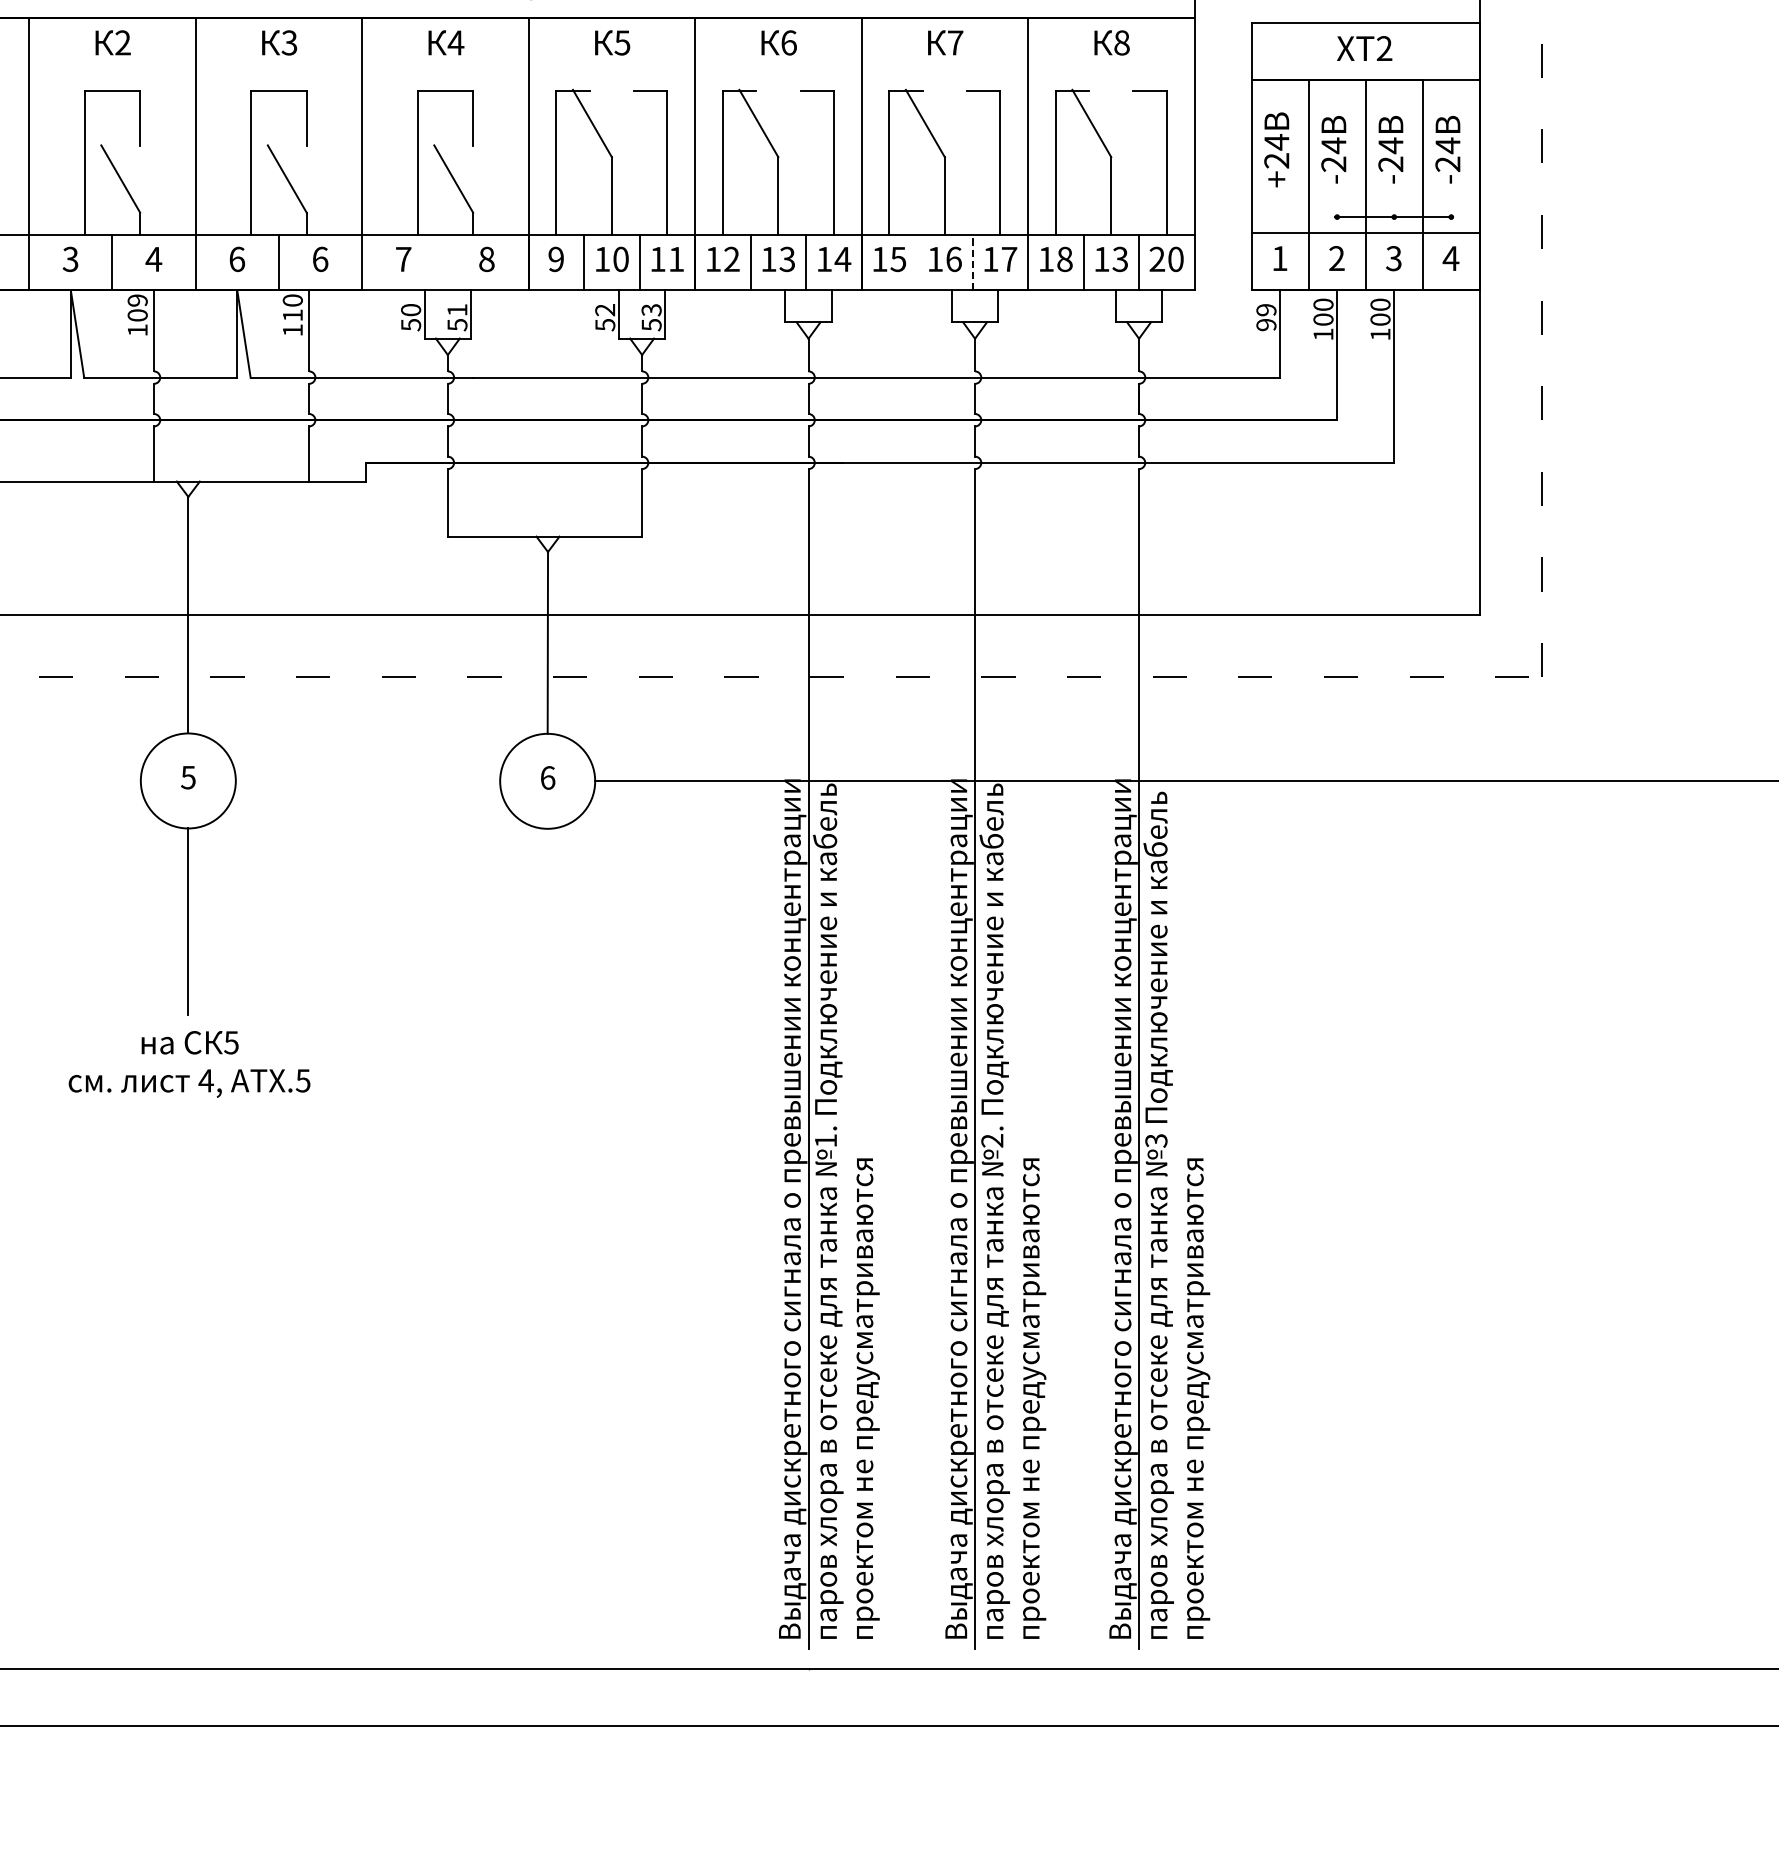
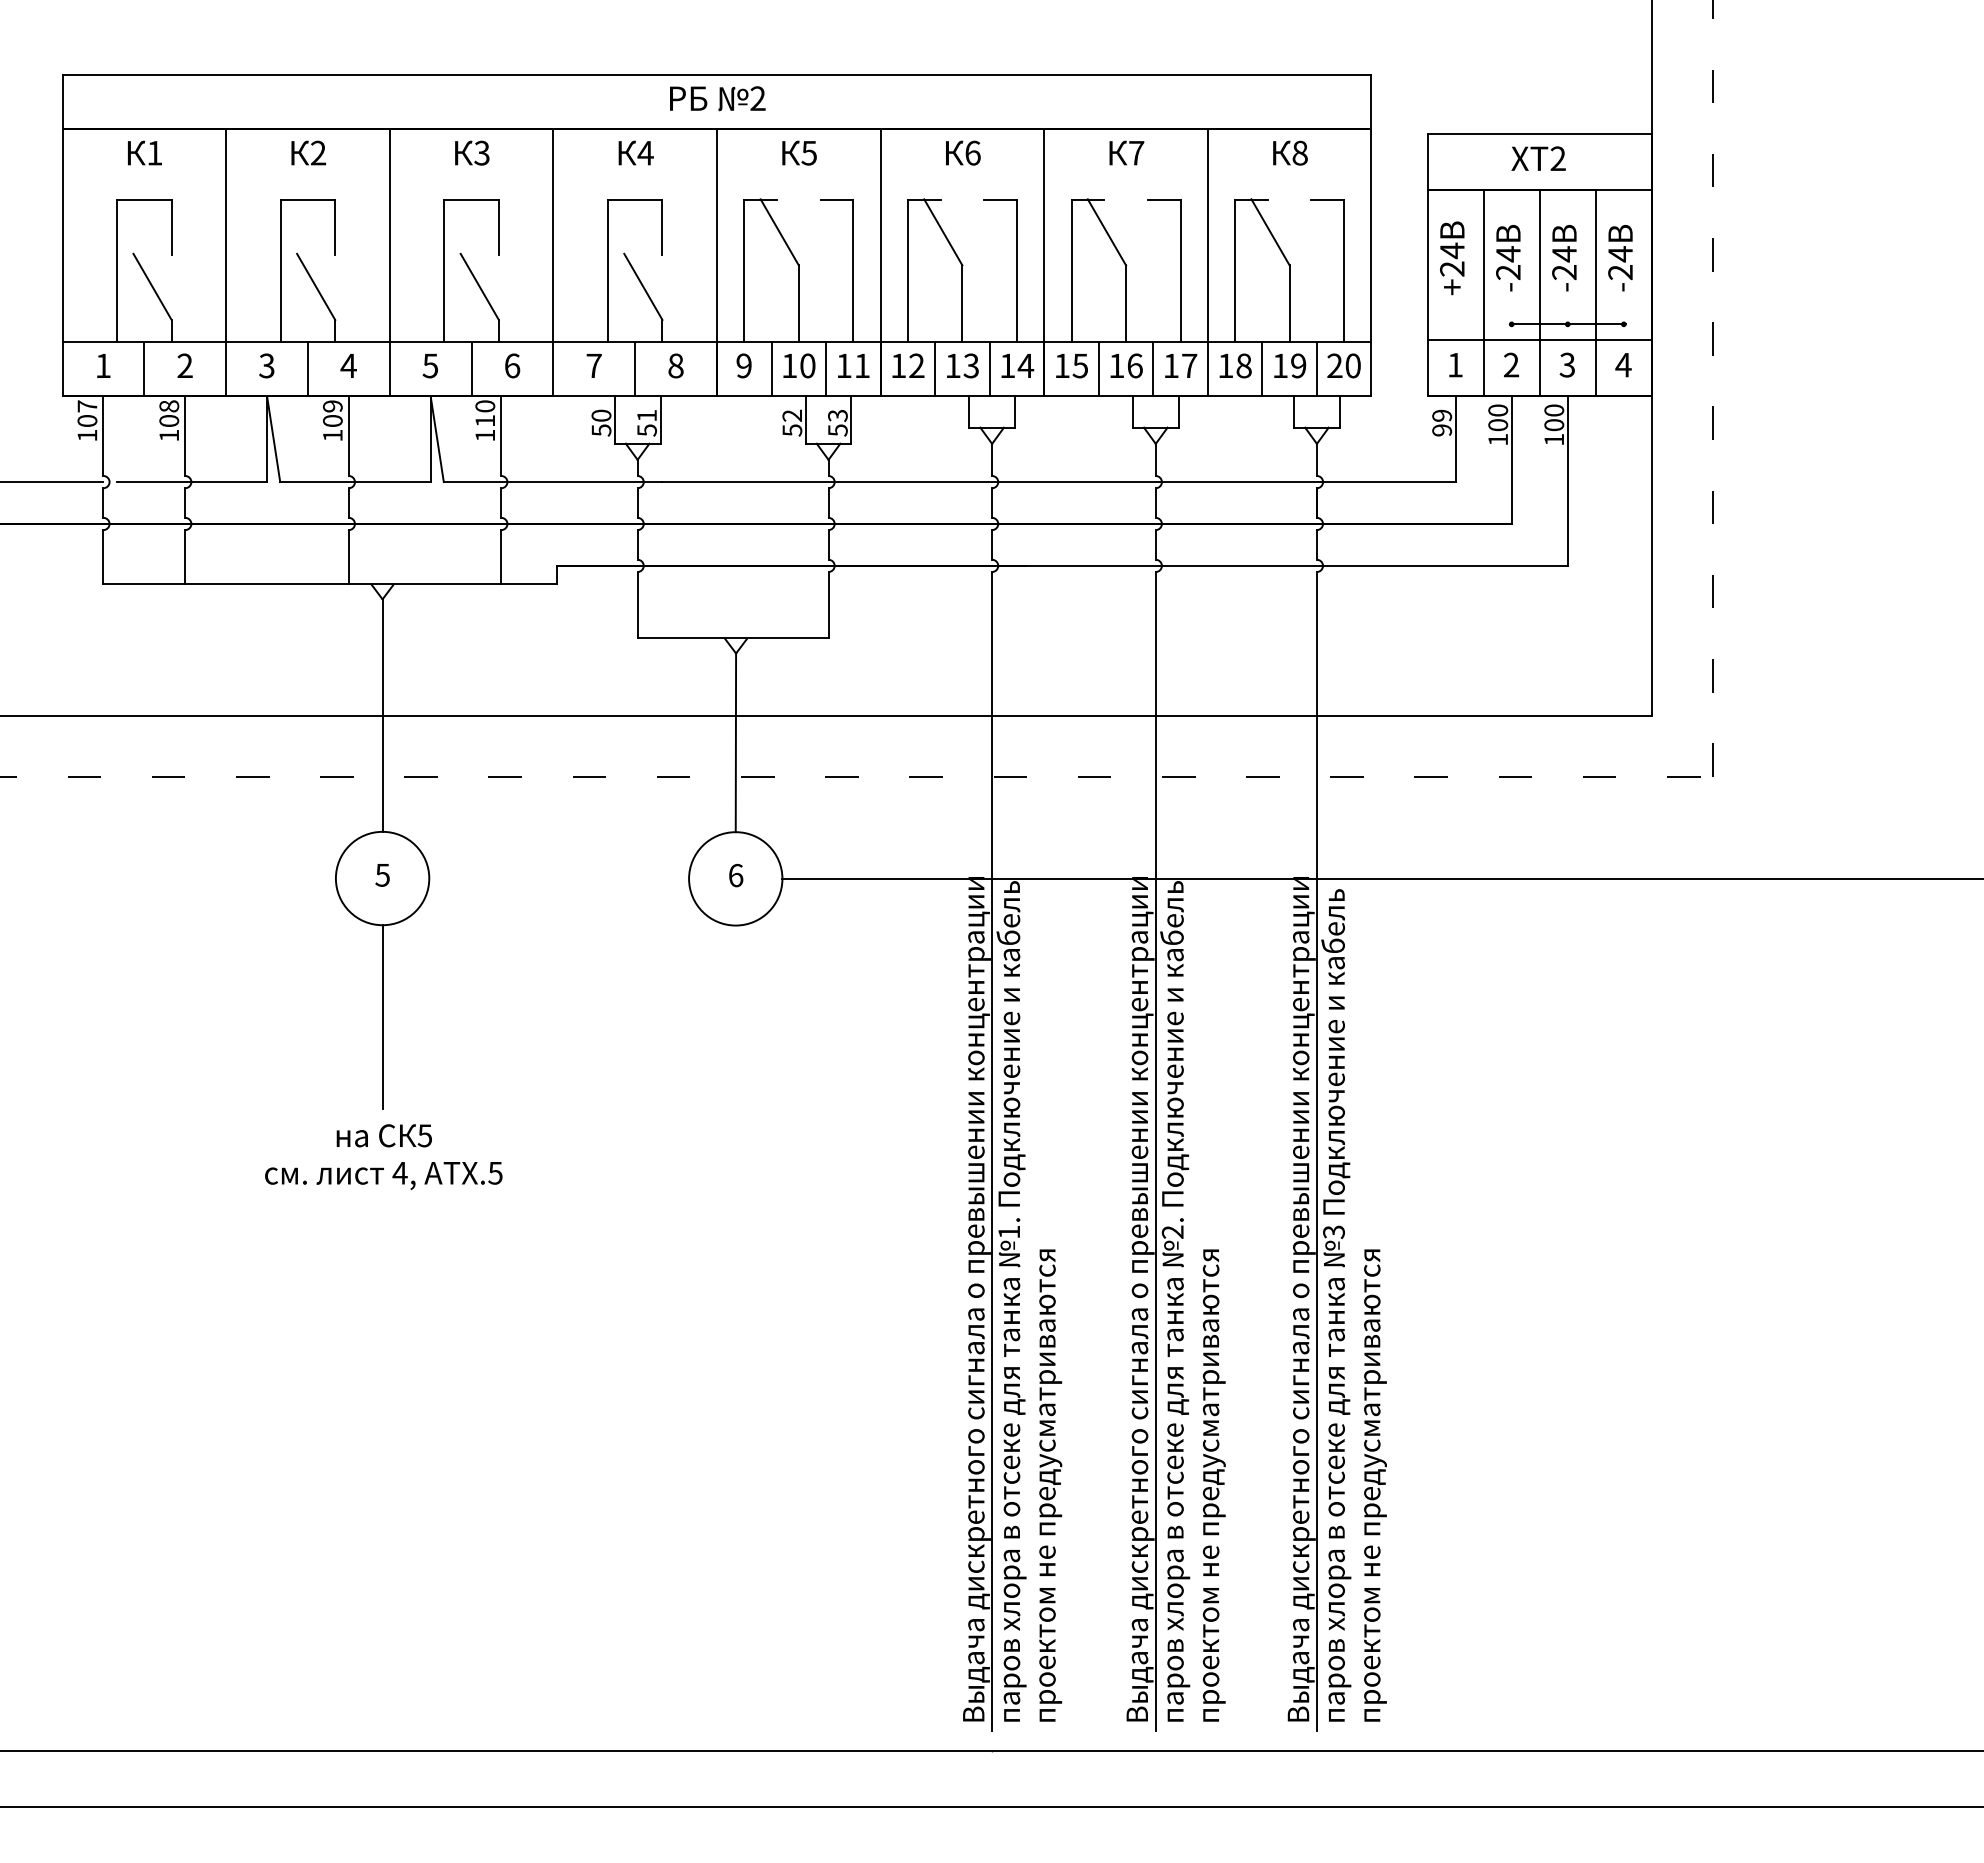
text: (237, 258) -> (430, 365), 6 -> 5
text: (1120, 258) -> (1298, 365), 13 -> 19
line: (445, 262) -> (635, 368), added
line: (916, 262) -> (1098, 368), added
line: (972, 262) -> (1153, 368), dashed -> solid

